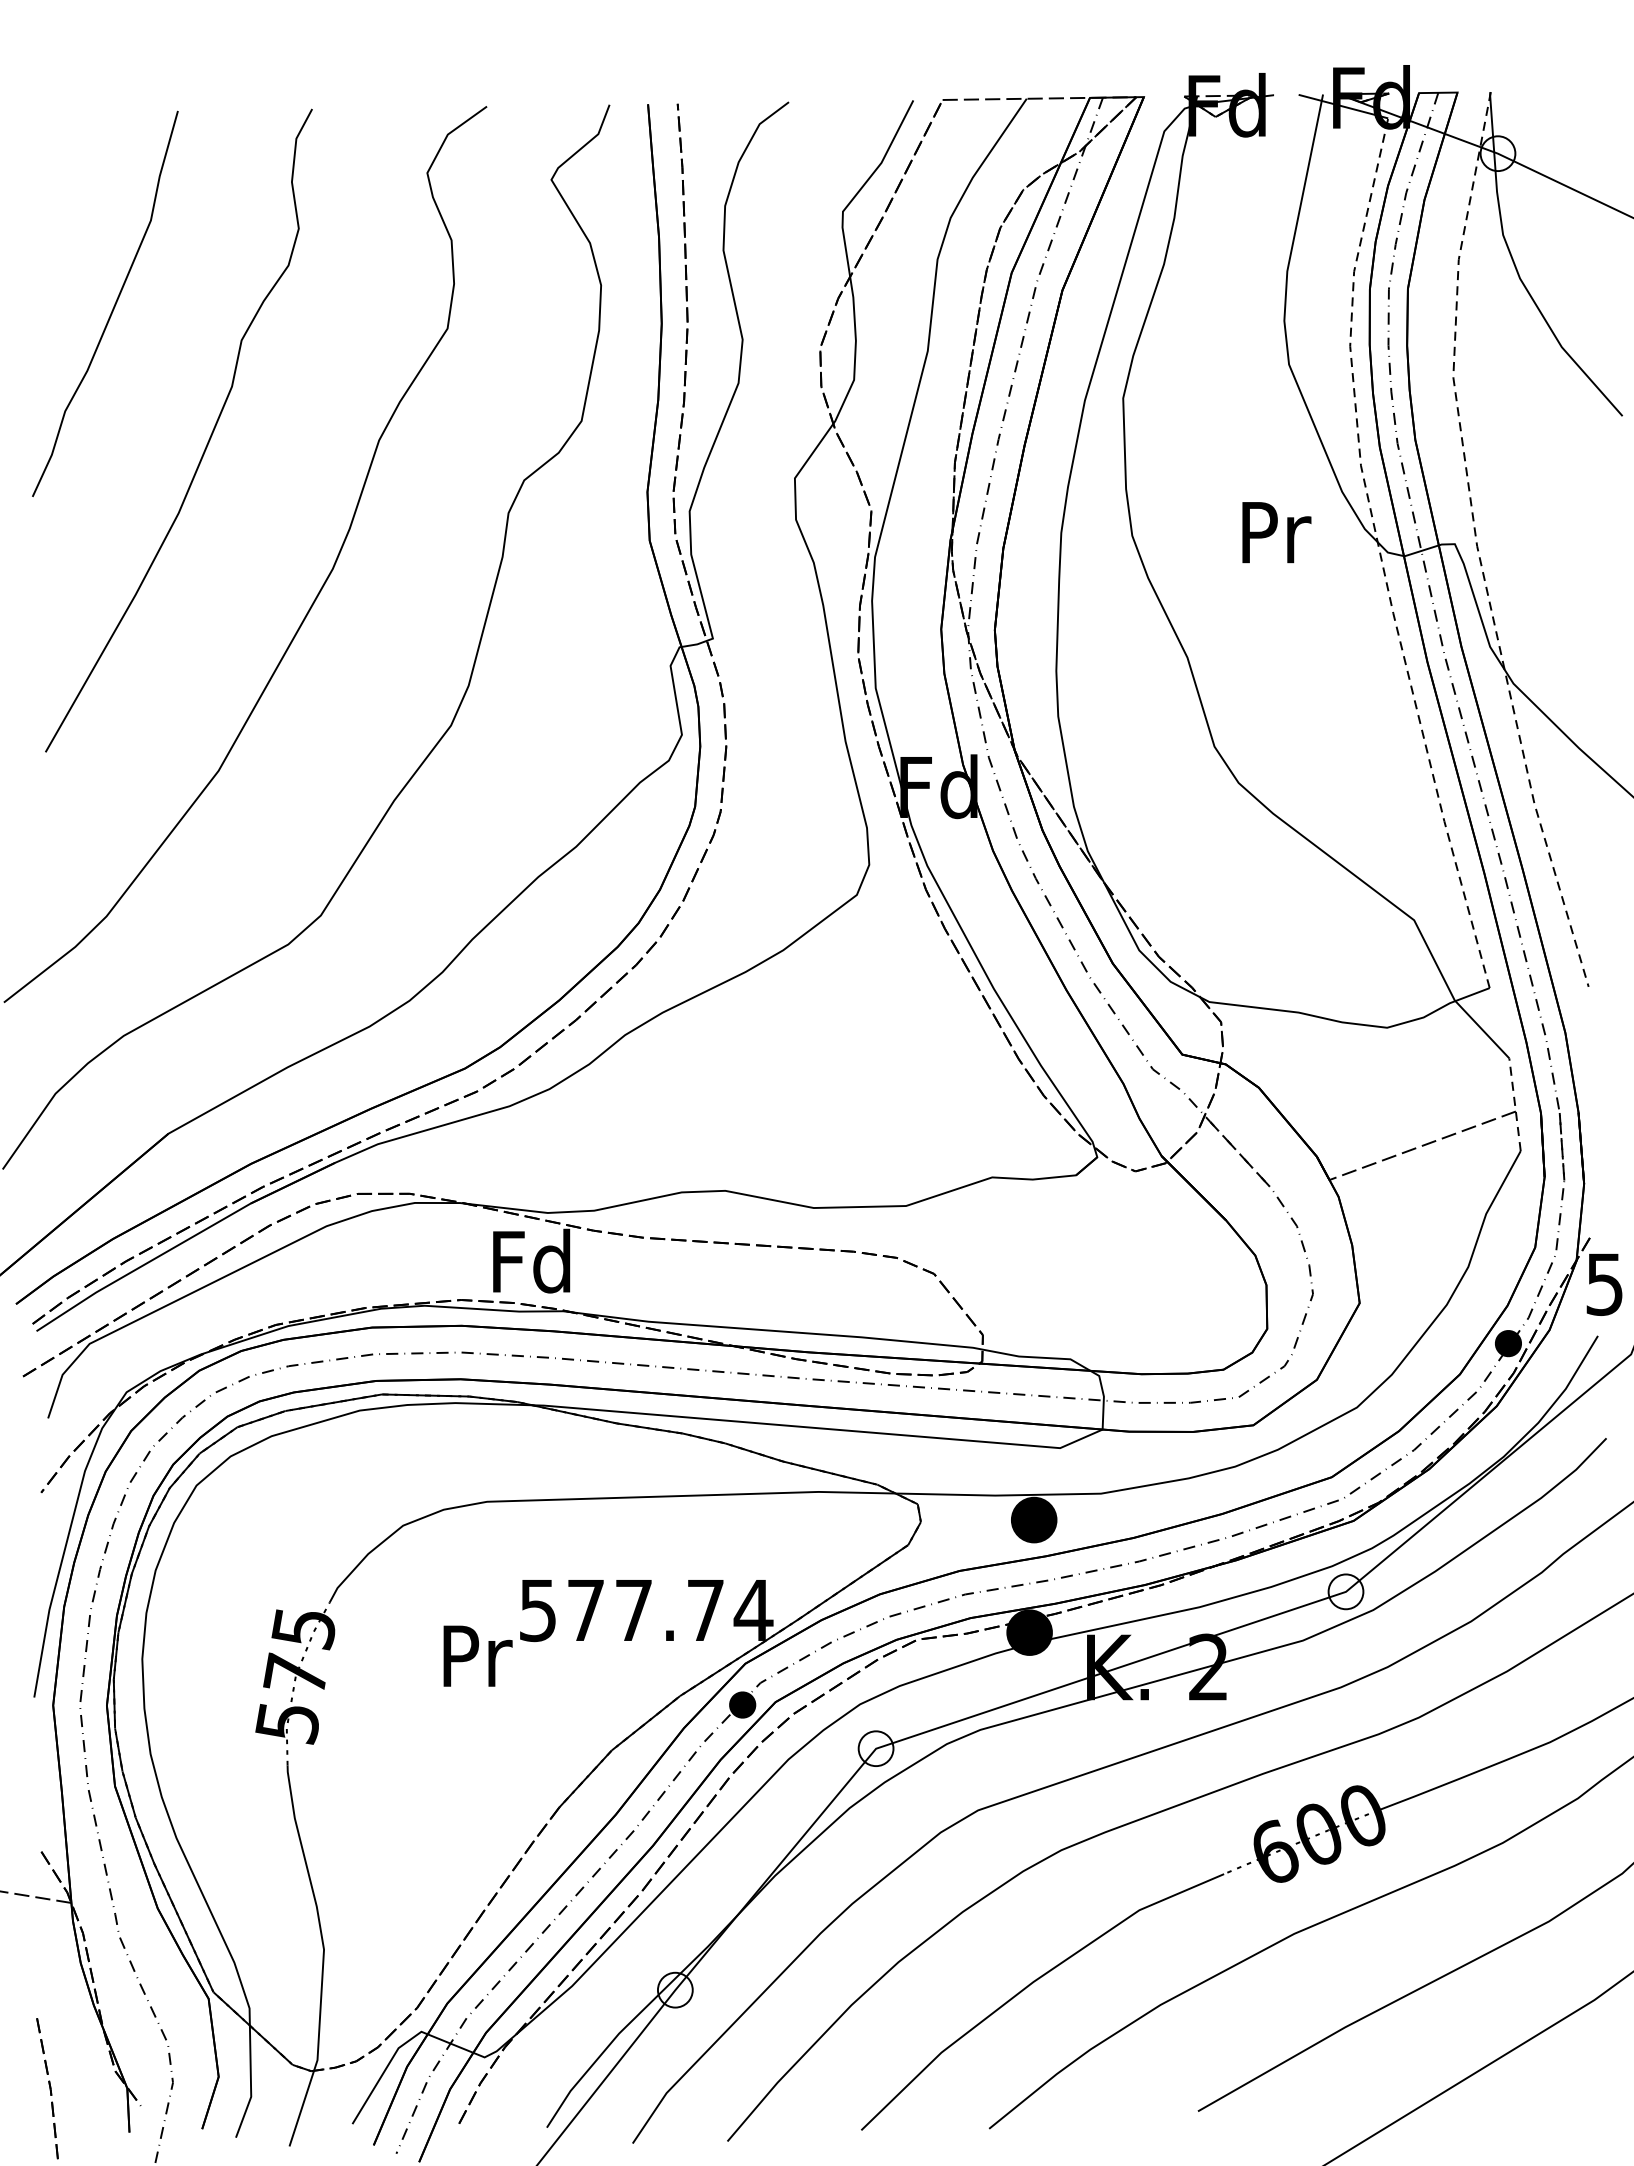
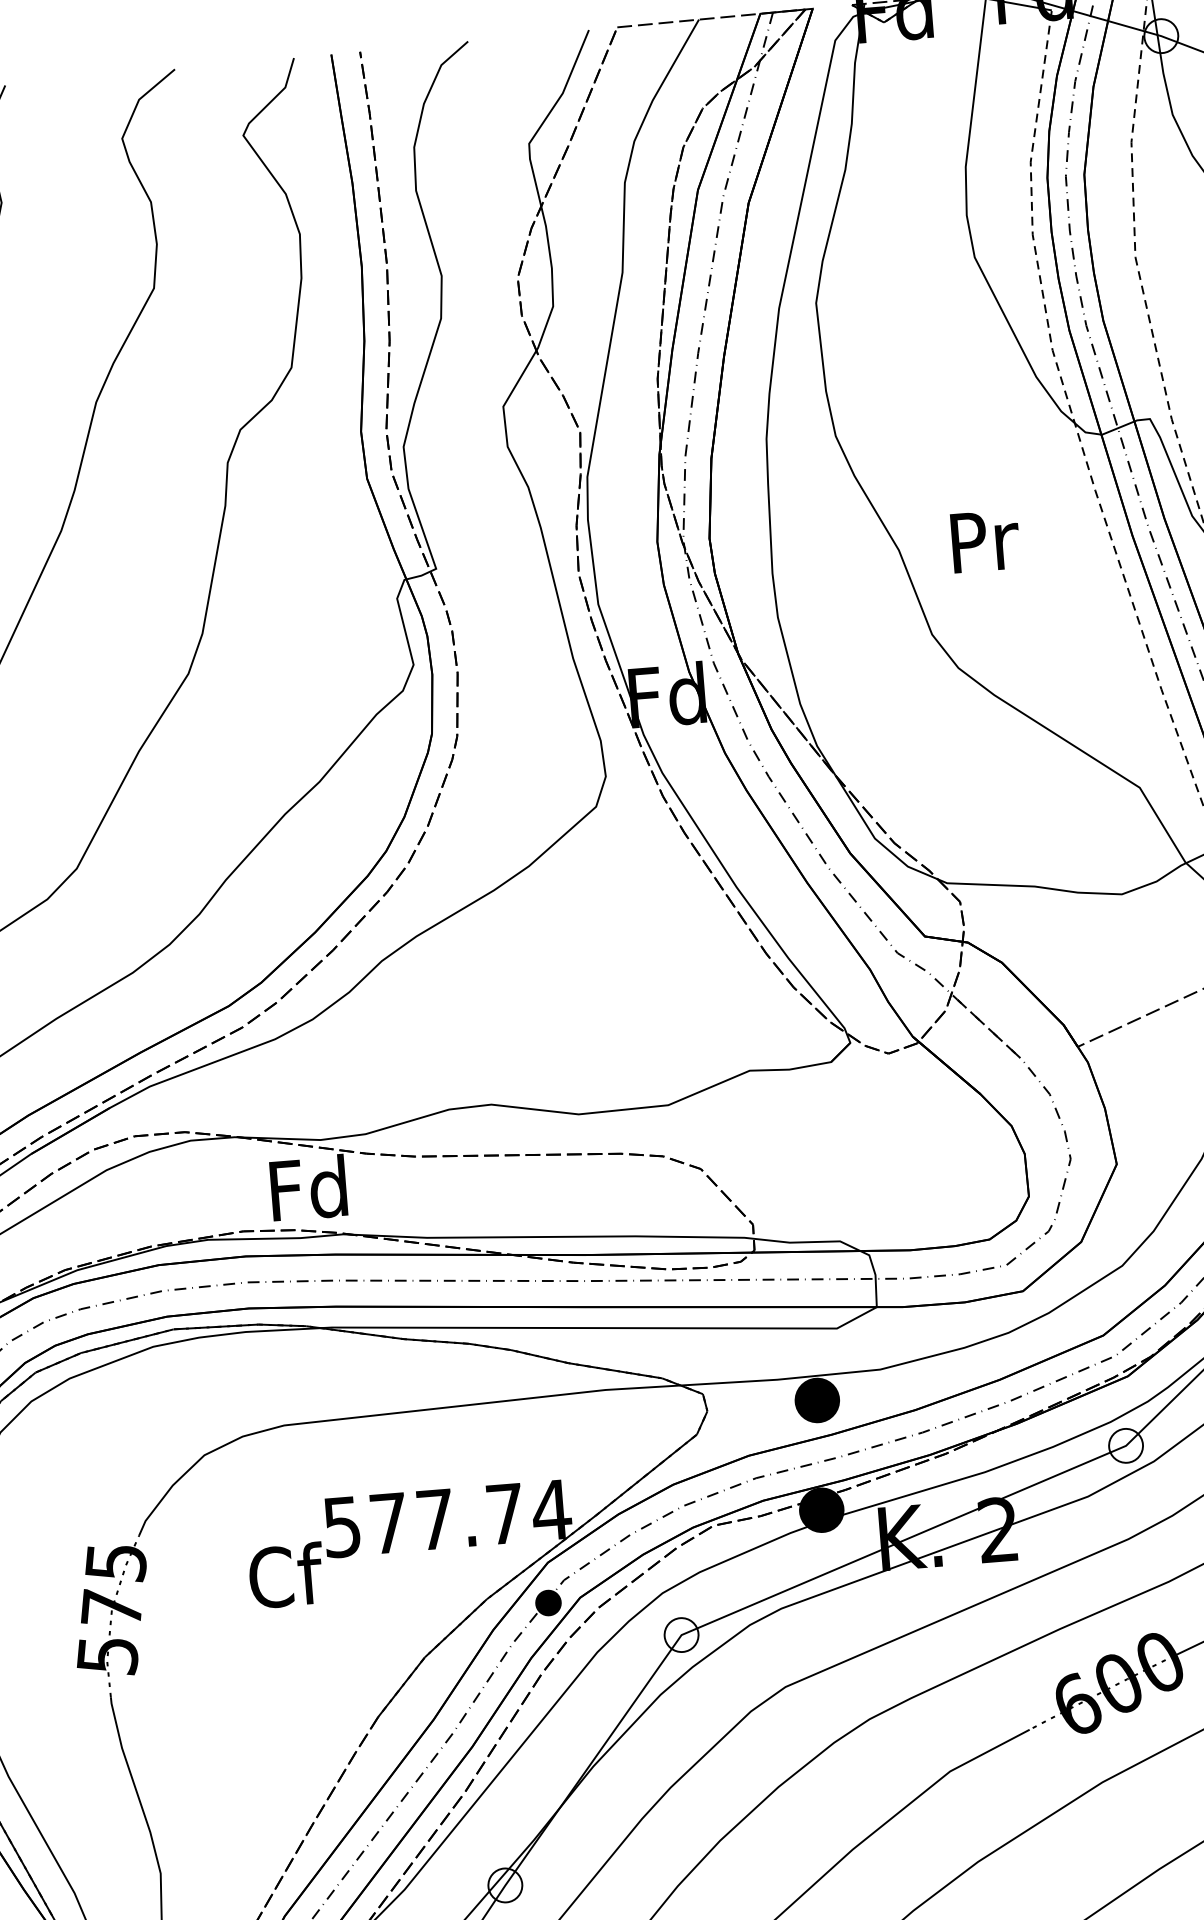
text: (1276, 532) -> (985, 541), moved
text: (477, 1655) -> (286, 1575), Pr -> Cf

